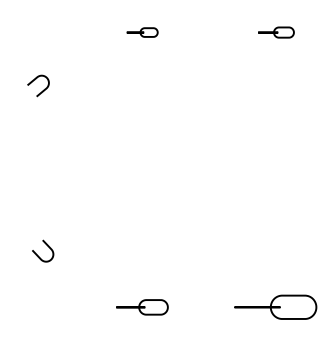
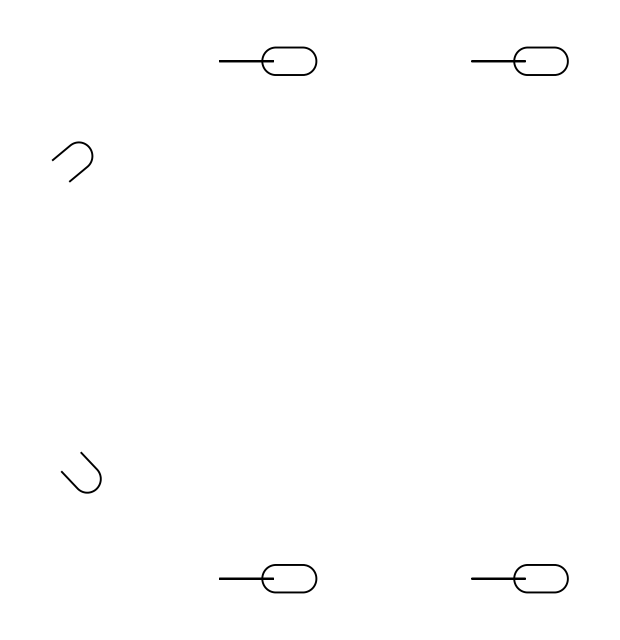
part: (142, 32) -> (268, 61), size x1.67
part: (276, 32) -> (520, 61), size x1.43
part: (276, 307) -> (520, 578), size x0.62

